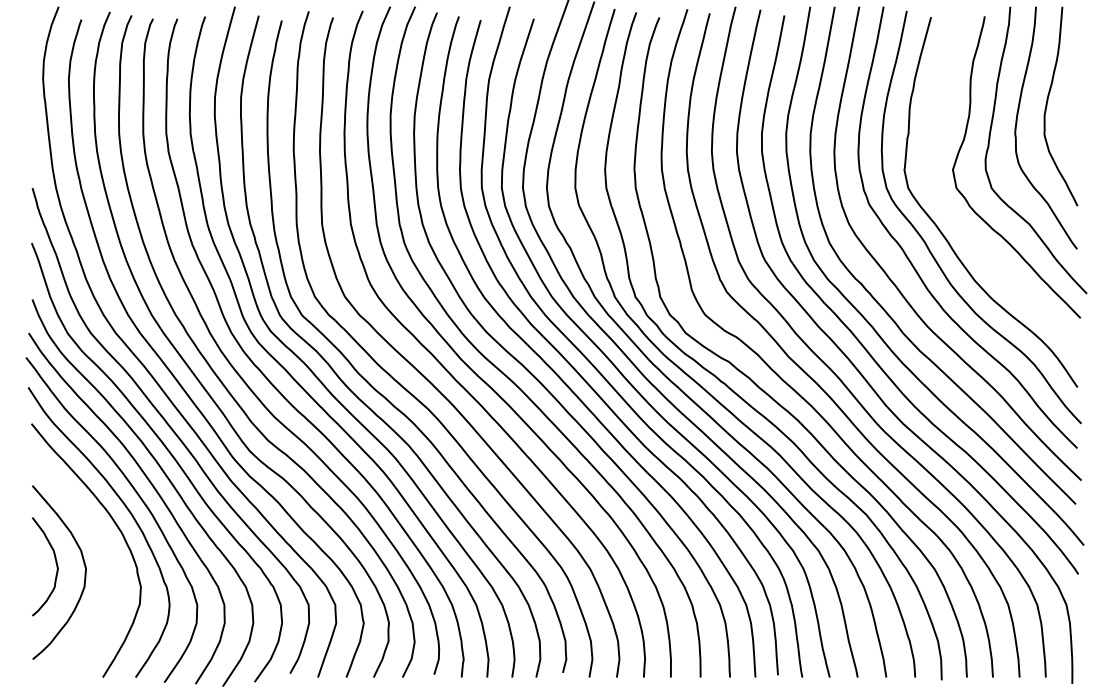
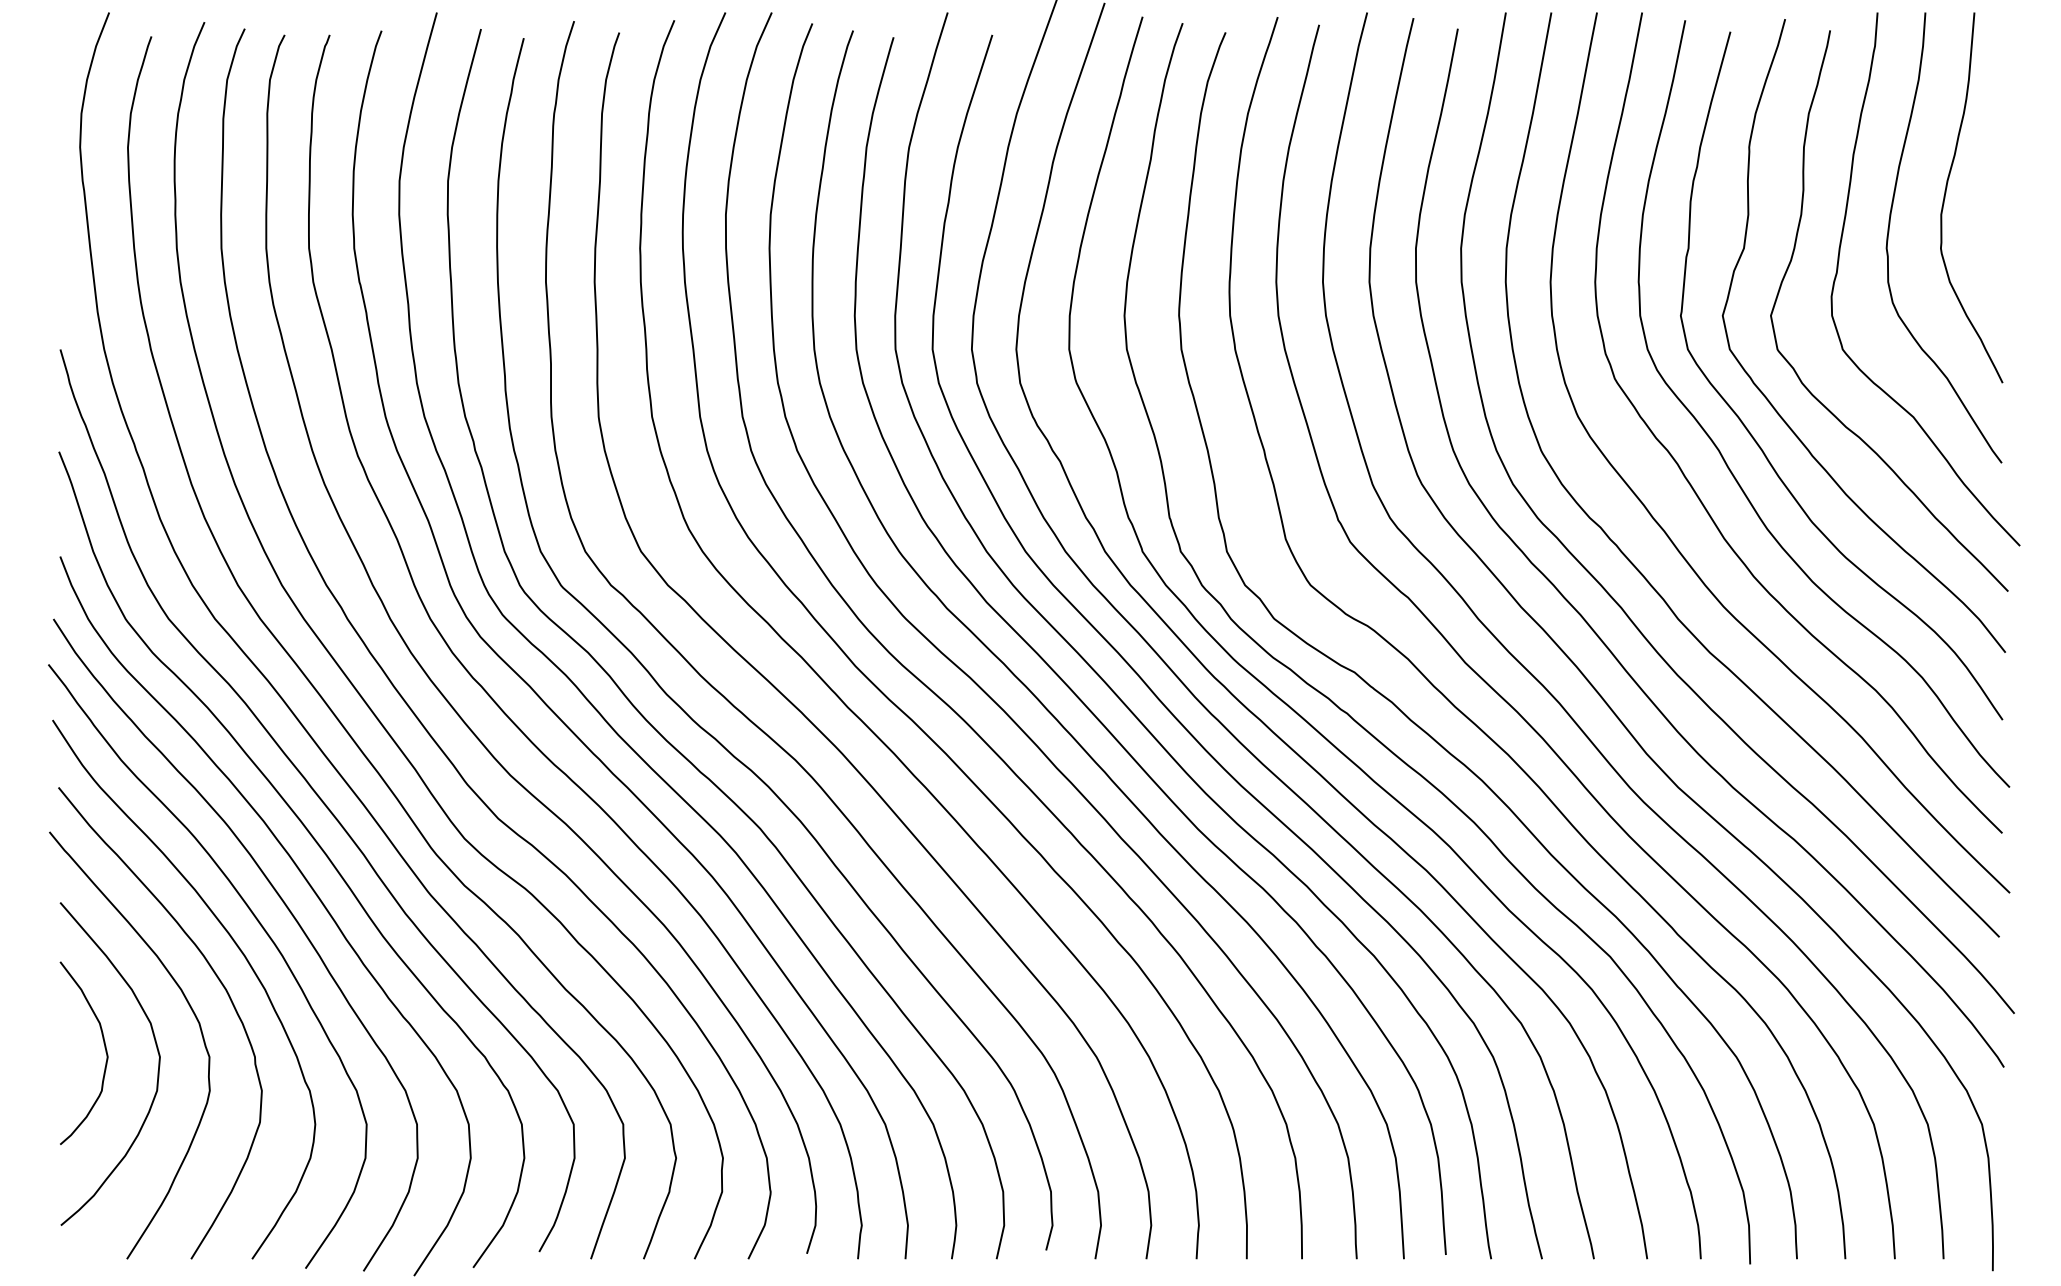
curve: (954, 217) -> (1773, 404), added
curve: (101, 542) -> (188, 1008), added

